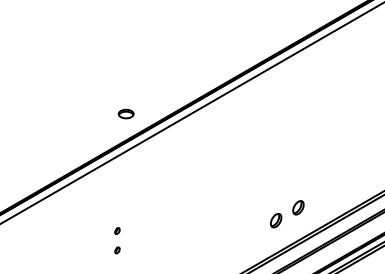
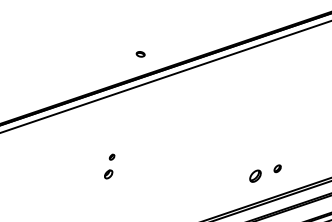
part: (125, 113) -> (140, 53), size x0.6
part: (298, 207) -> (277, 168), size x0.6
part: (117, 250) -> (108, 174), size x1.6

